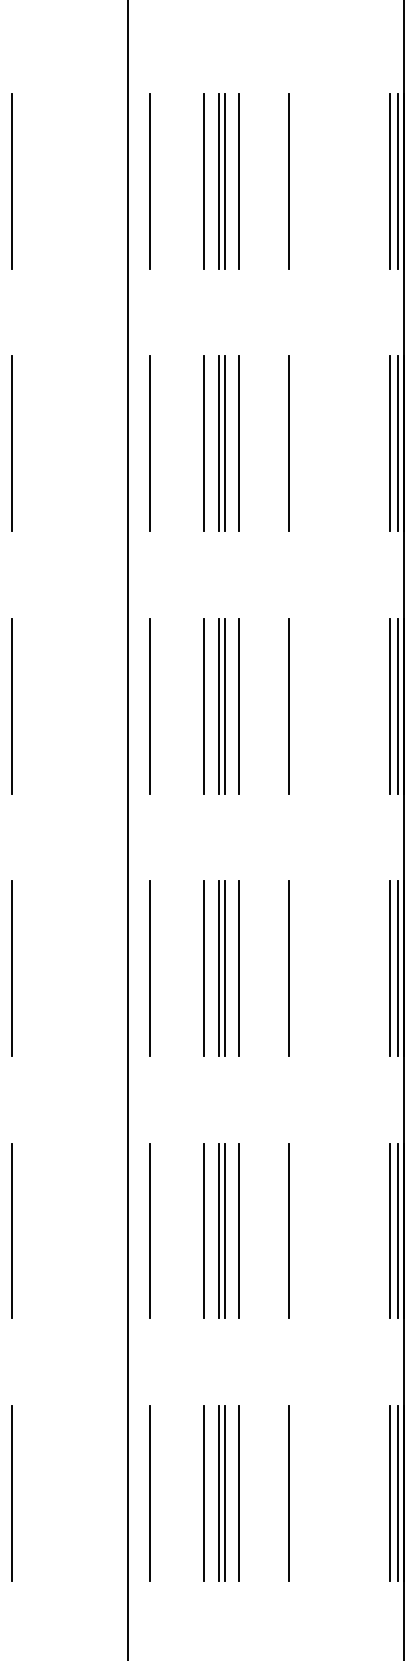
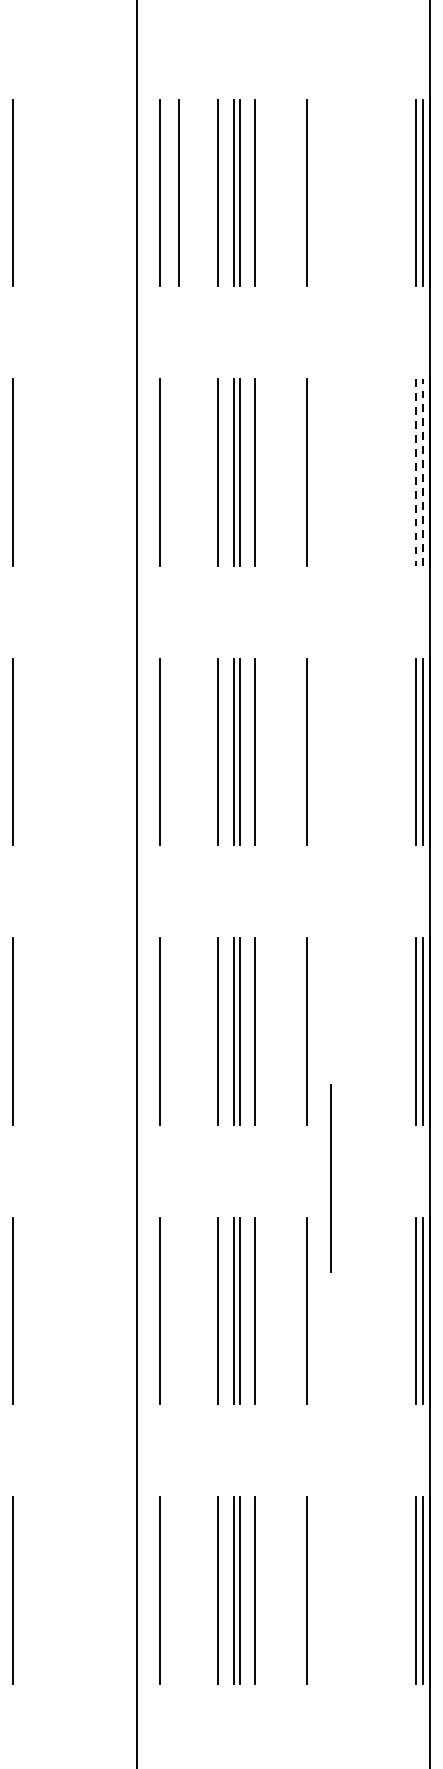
line: (167, 181) -> (178, 193), added
line: (390, 443) -> (415, 472), solid -> dashed
line: (397, 443) -> (423, 472), solid -> dashed
line: (309, 1106) -> (329, 1178), added

